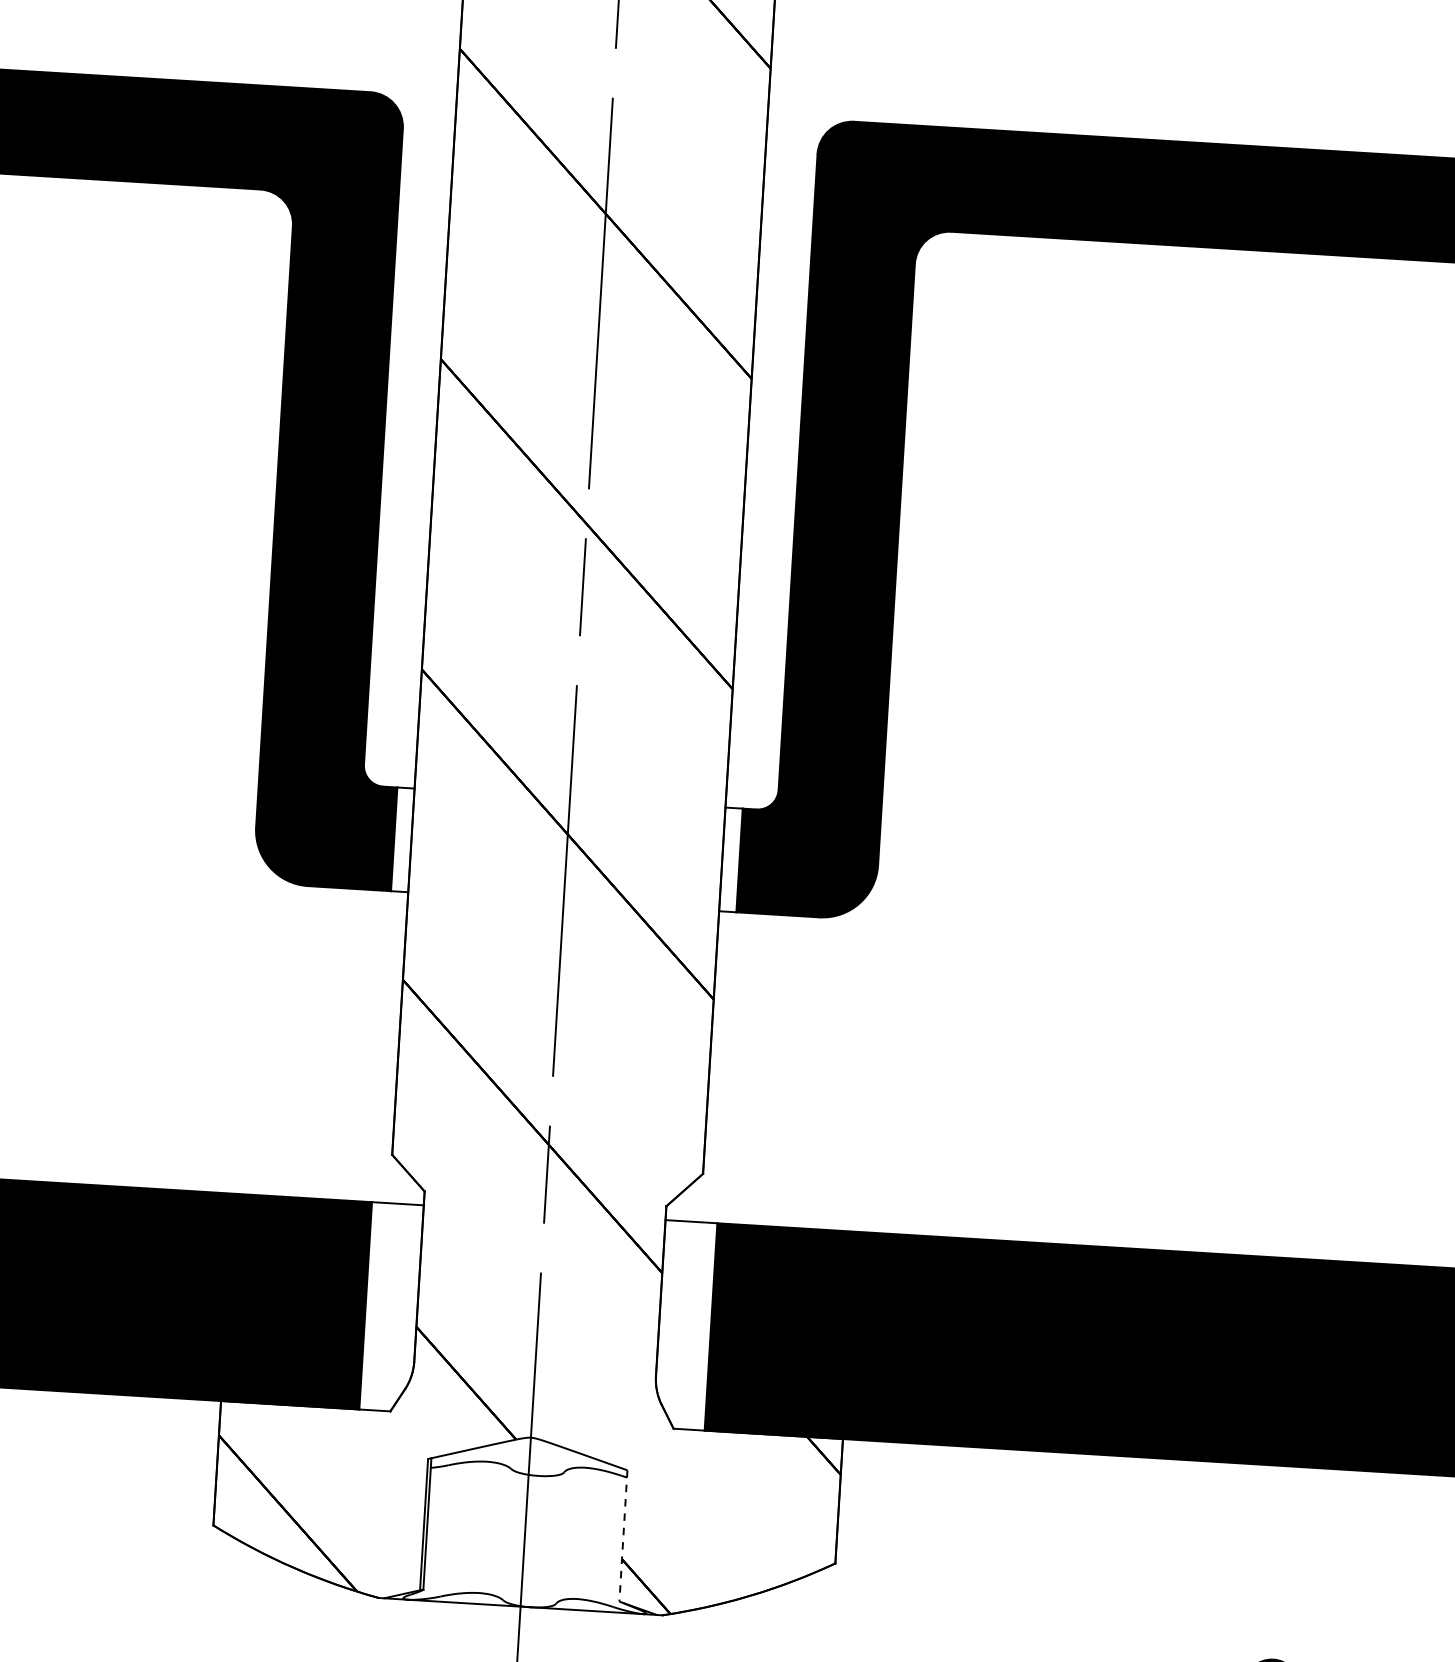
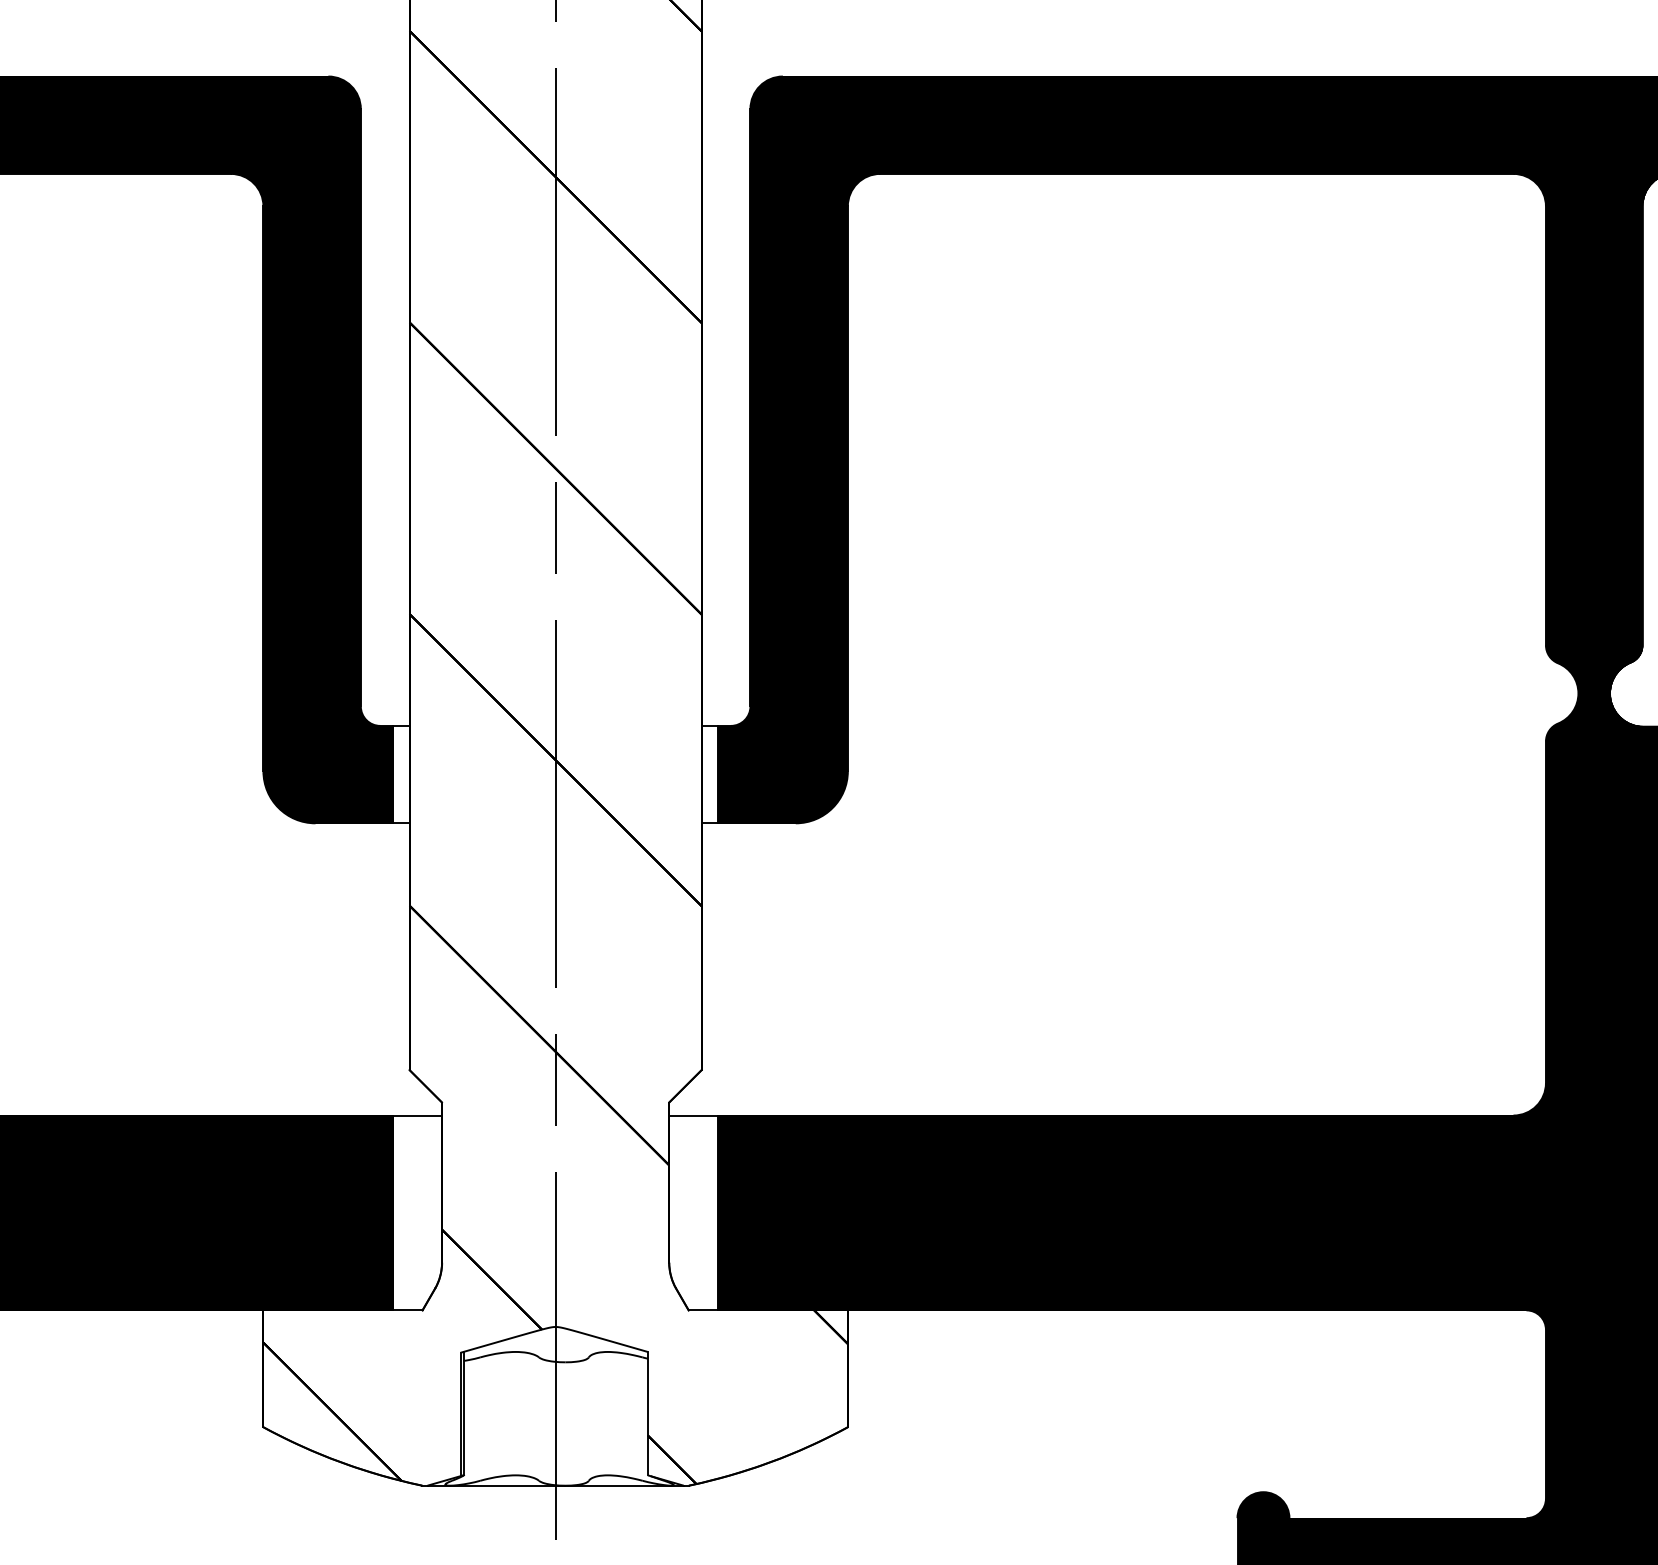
line: (623, 1535) -> (647, 1413), dashed -> solid

